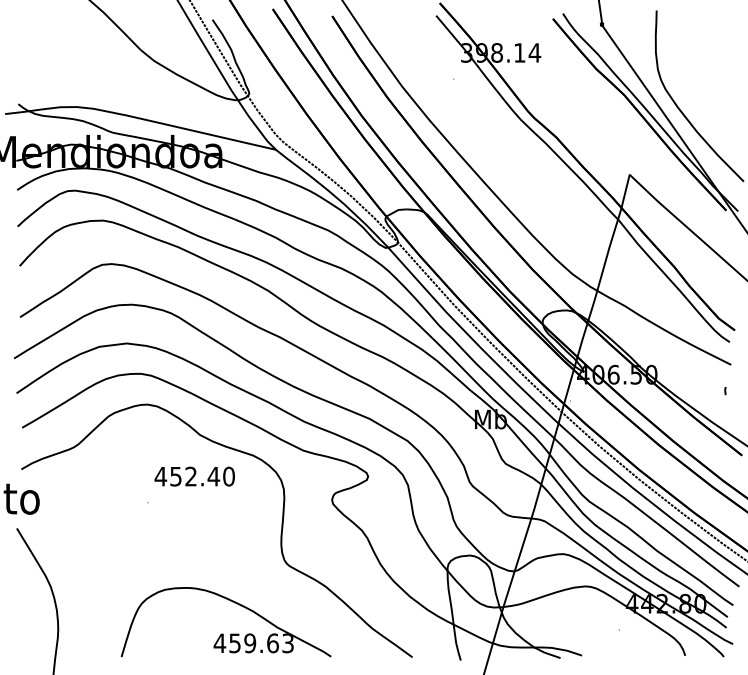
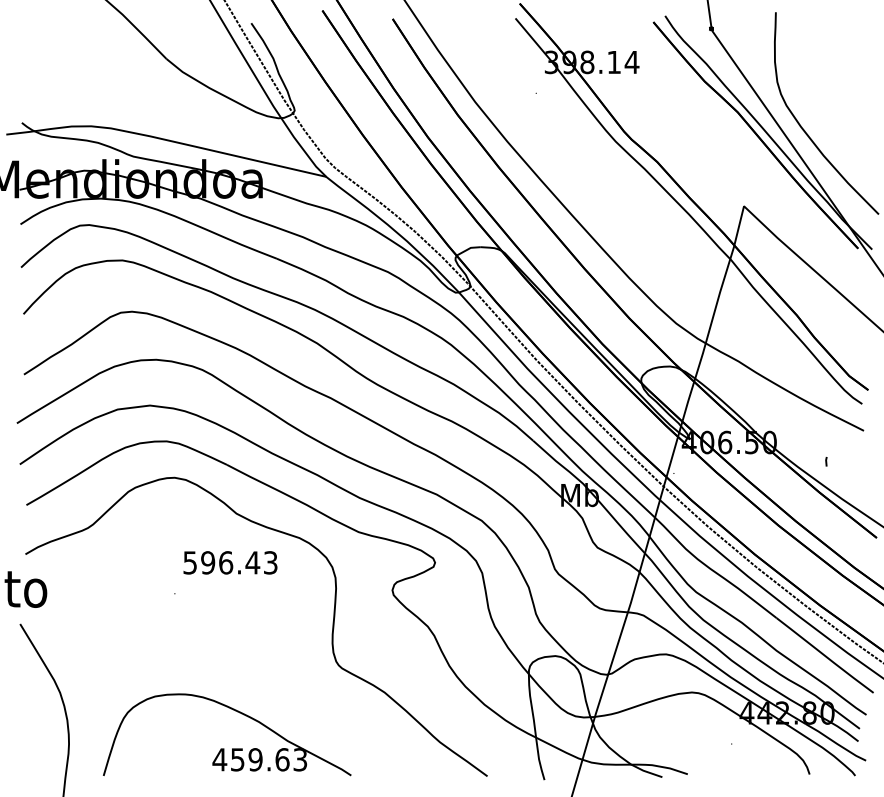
line: (725, 391) -> (826, 462), moved
text: (194, 476) -> (229, 562), 452.40 -> 596.43
part: (223, 633) -> (224, 748), moved

